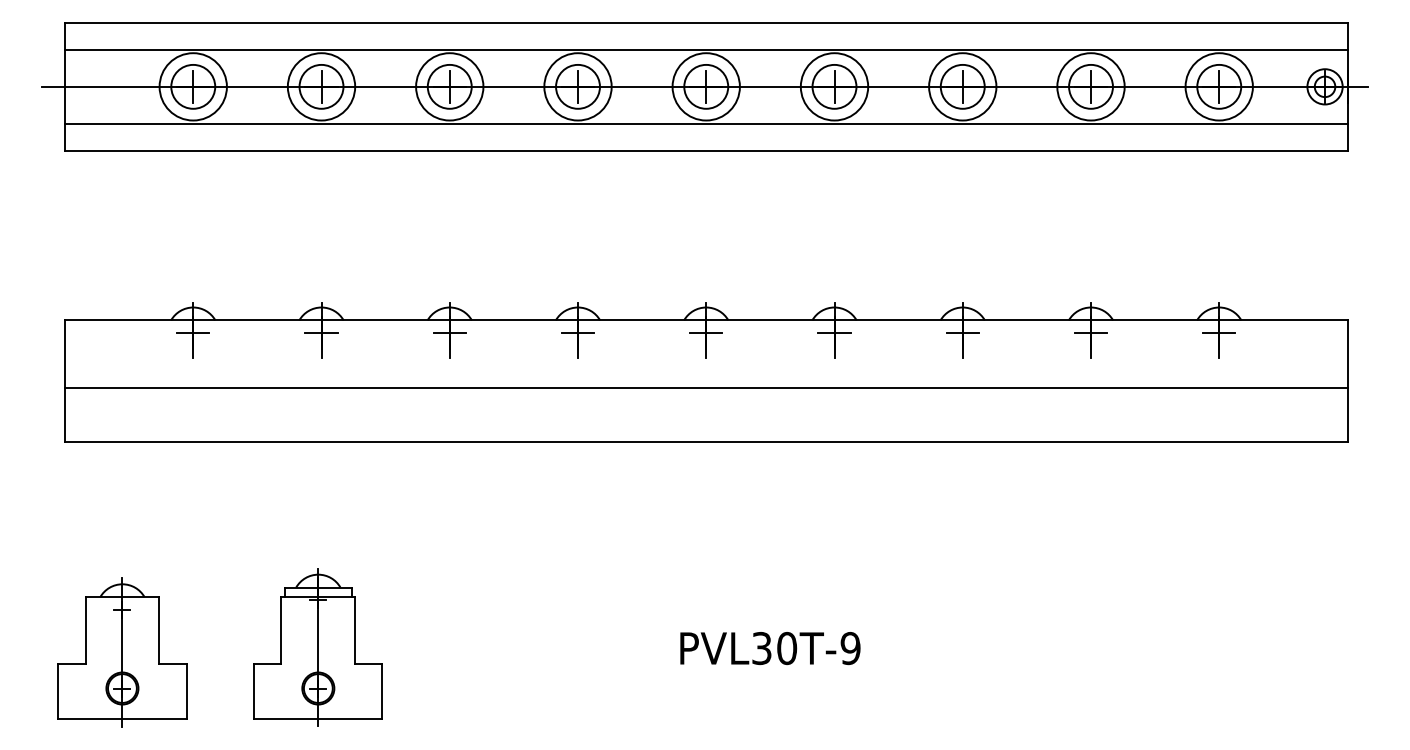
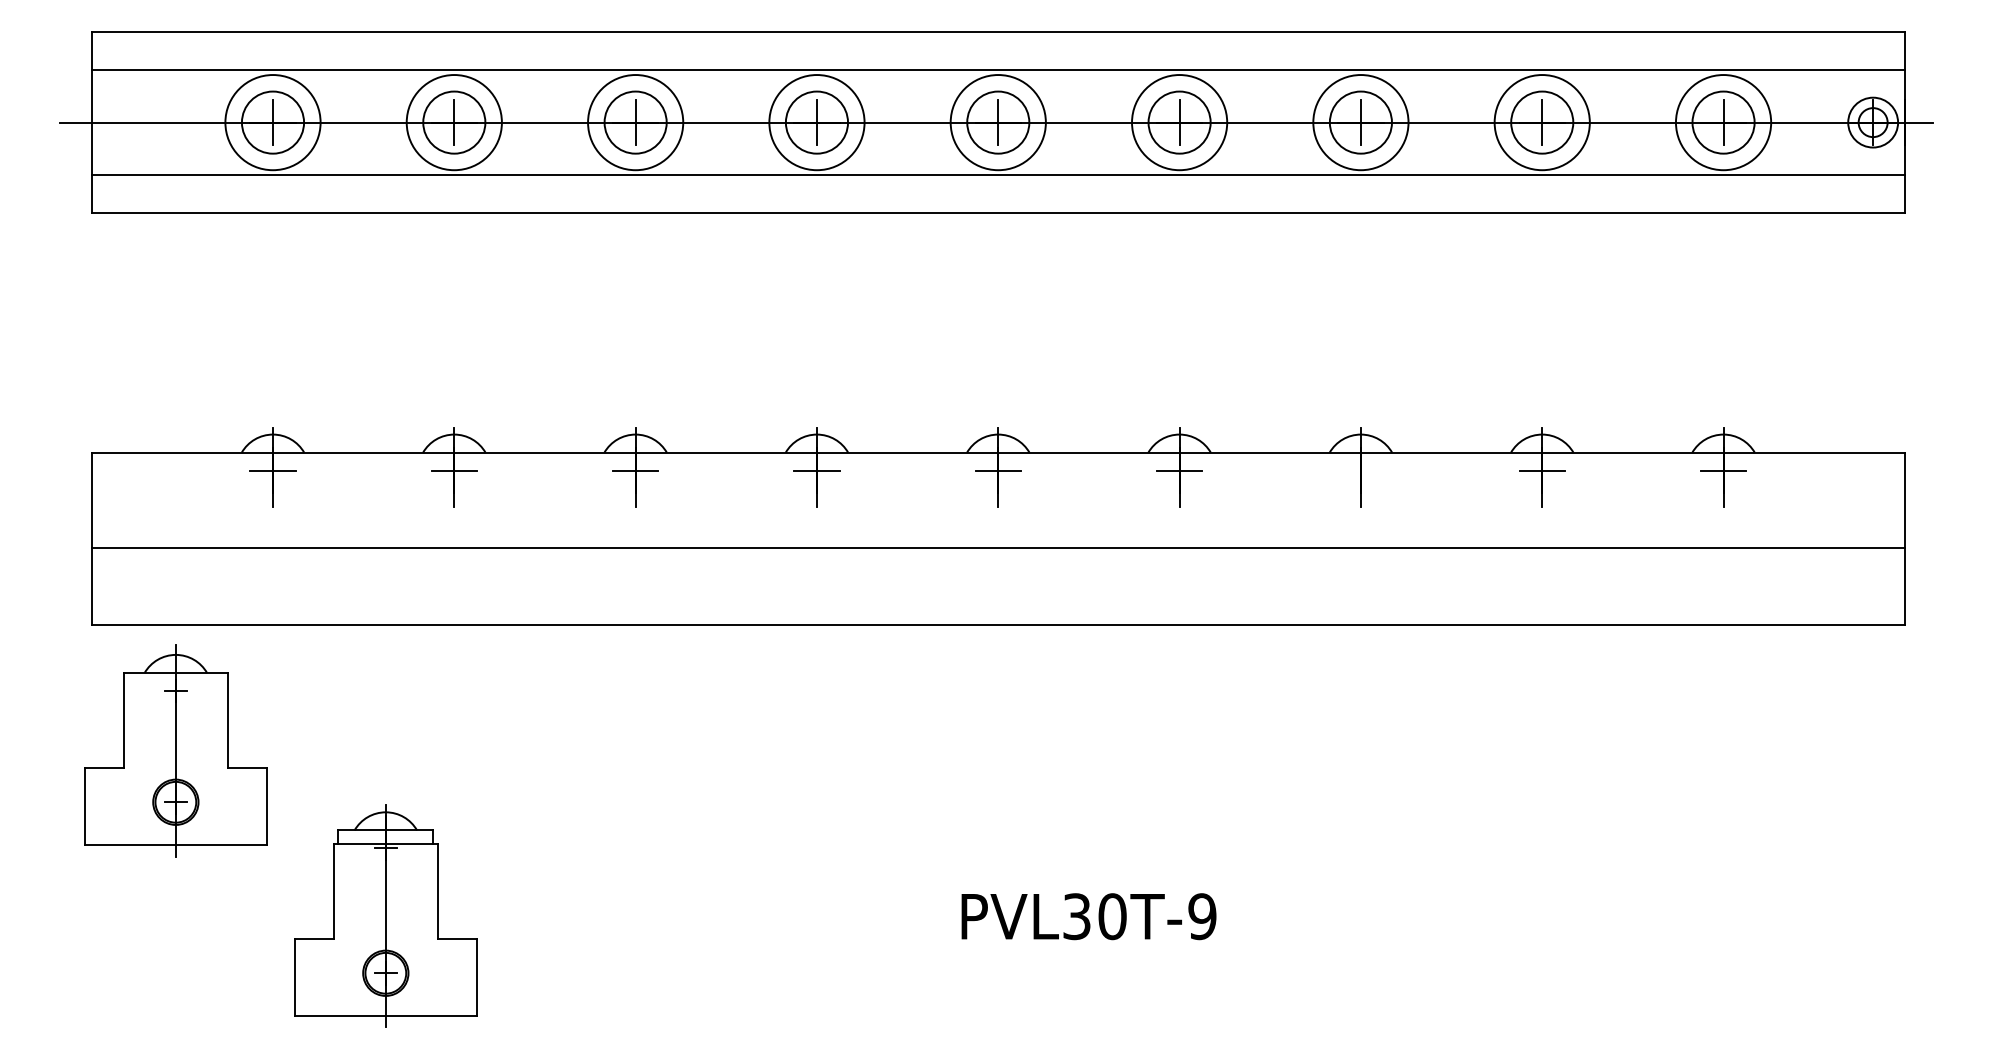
line: (962, 332) -> (1360, 470), removed
part: (318, 647) -> (385, 915), moved
part: (122, 651) -> (175, 750), moved

